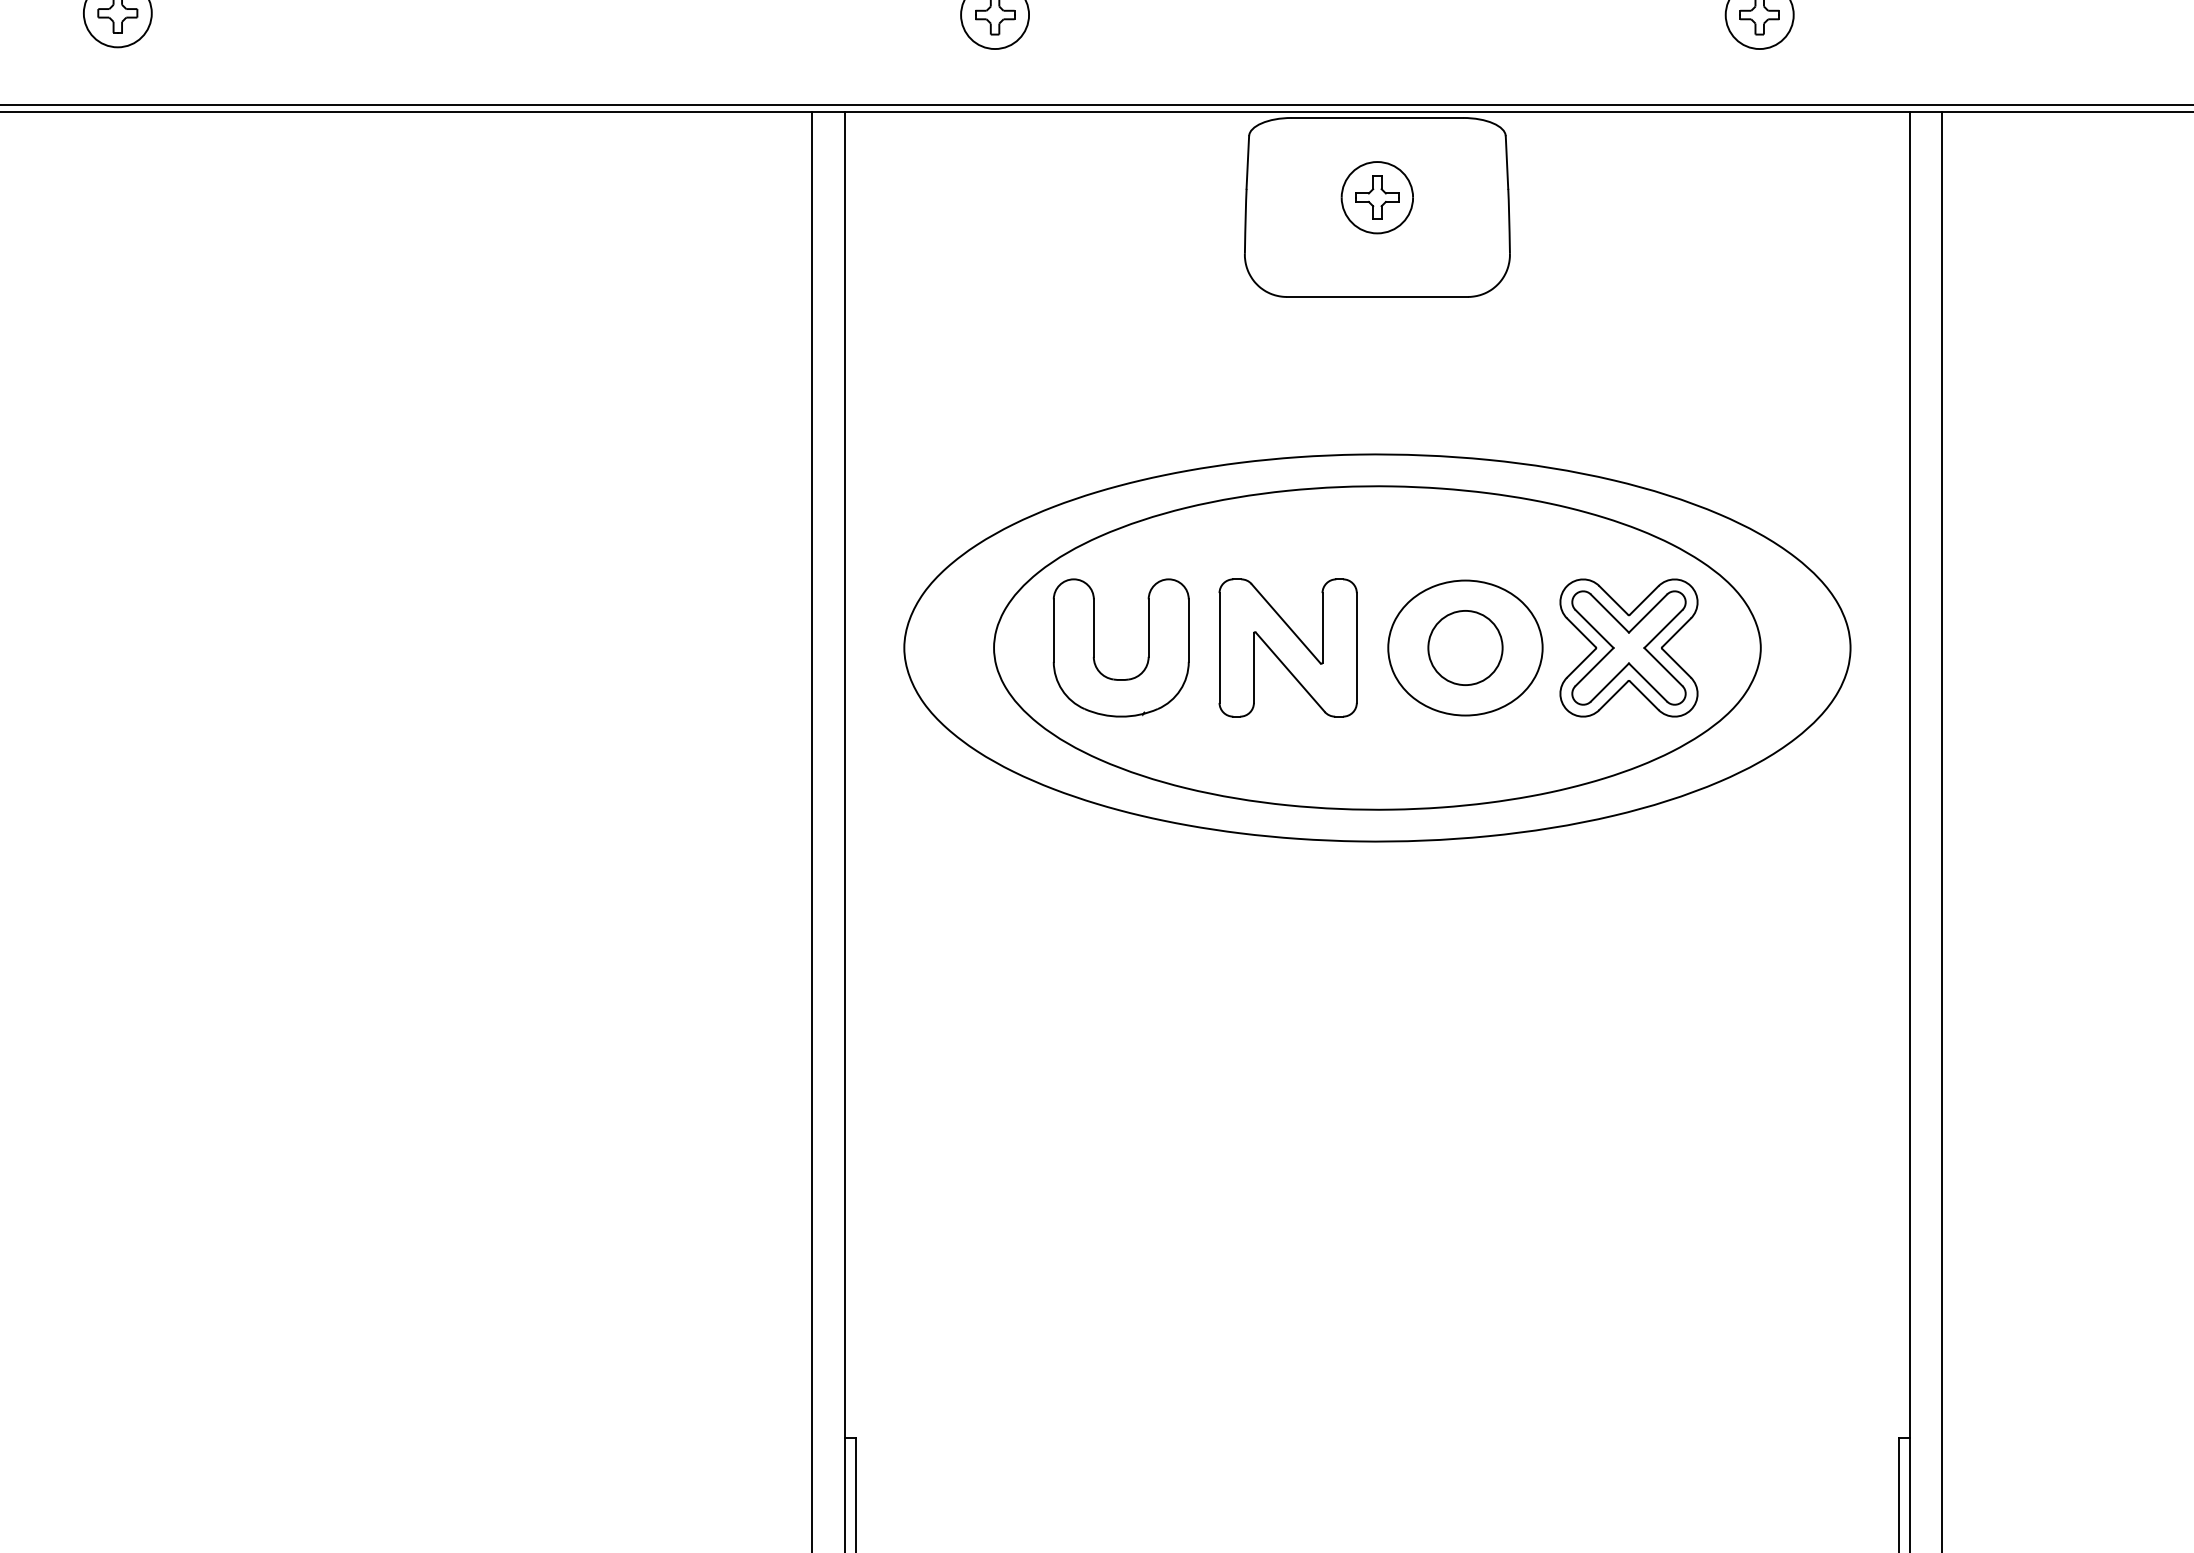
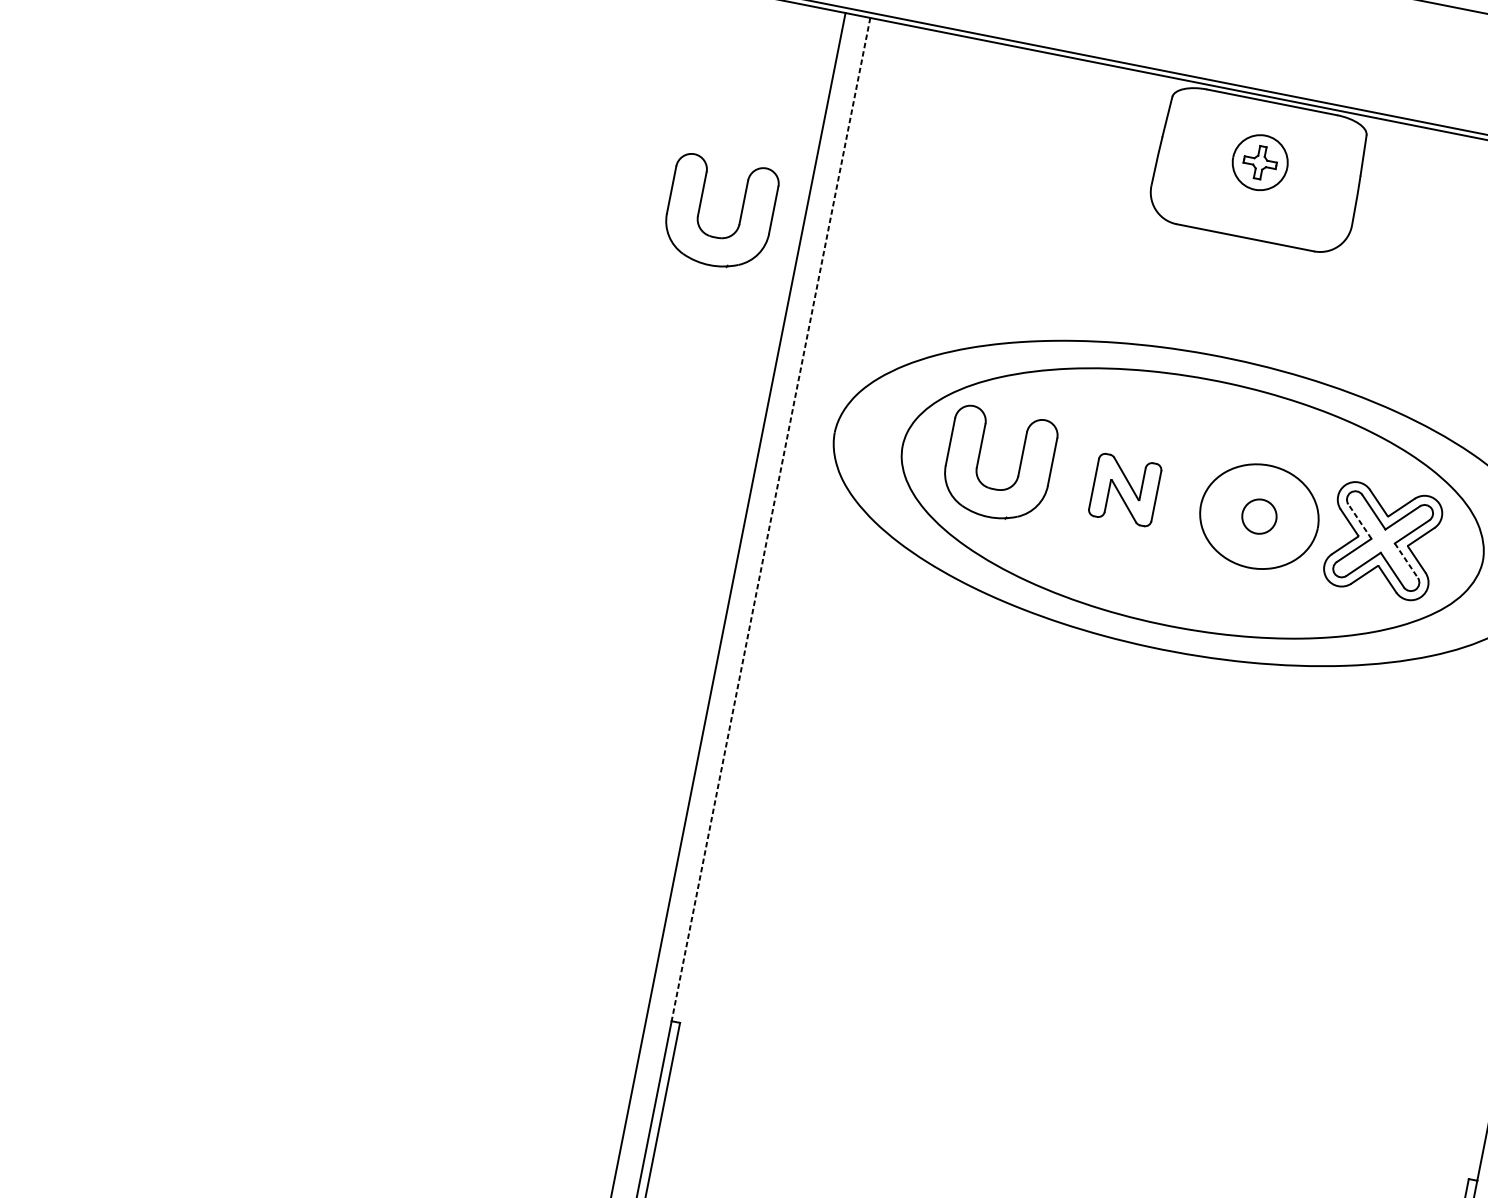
part: (676, 397) -> (699, 208), added
line: (1594, 629) -> (1359, 521), solid -> dashed
part: (1287, 647) -> (1124, 489), size x0.6
circle: (1465, 647) -> (1259, 516), size x0.6
line: (1663, 667) -> (1406, 561), solid -> dashed
line: (845, 774) -> (771, 519), solid -> dashed

